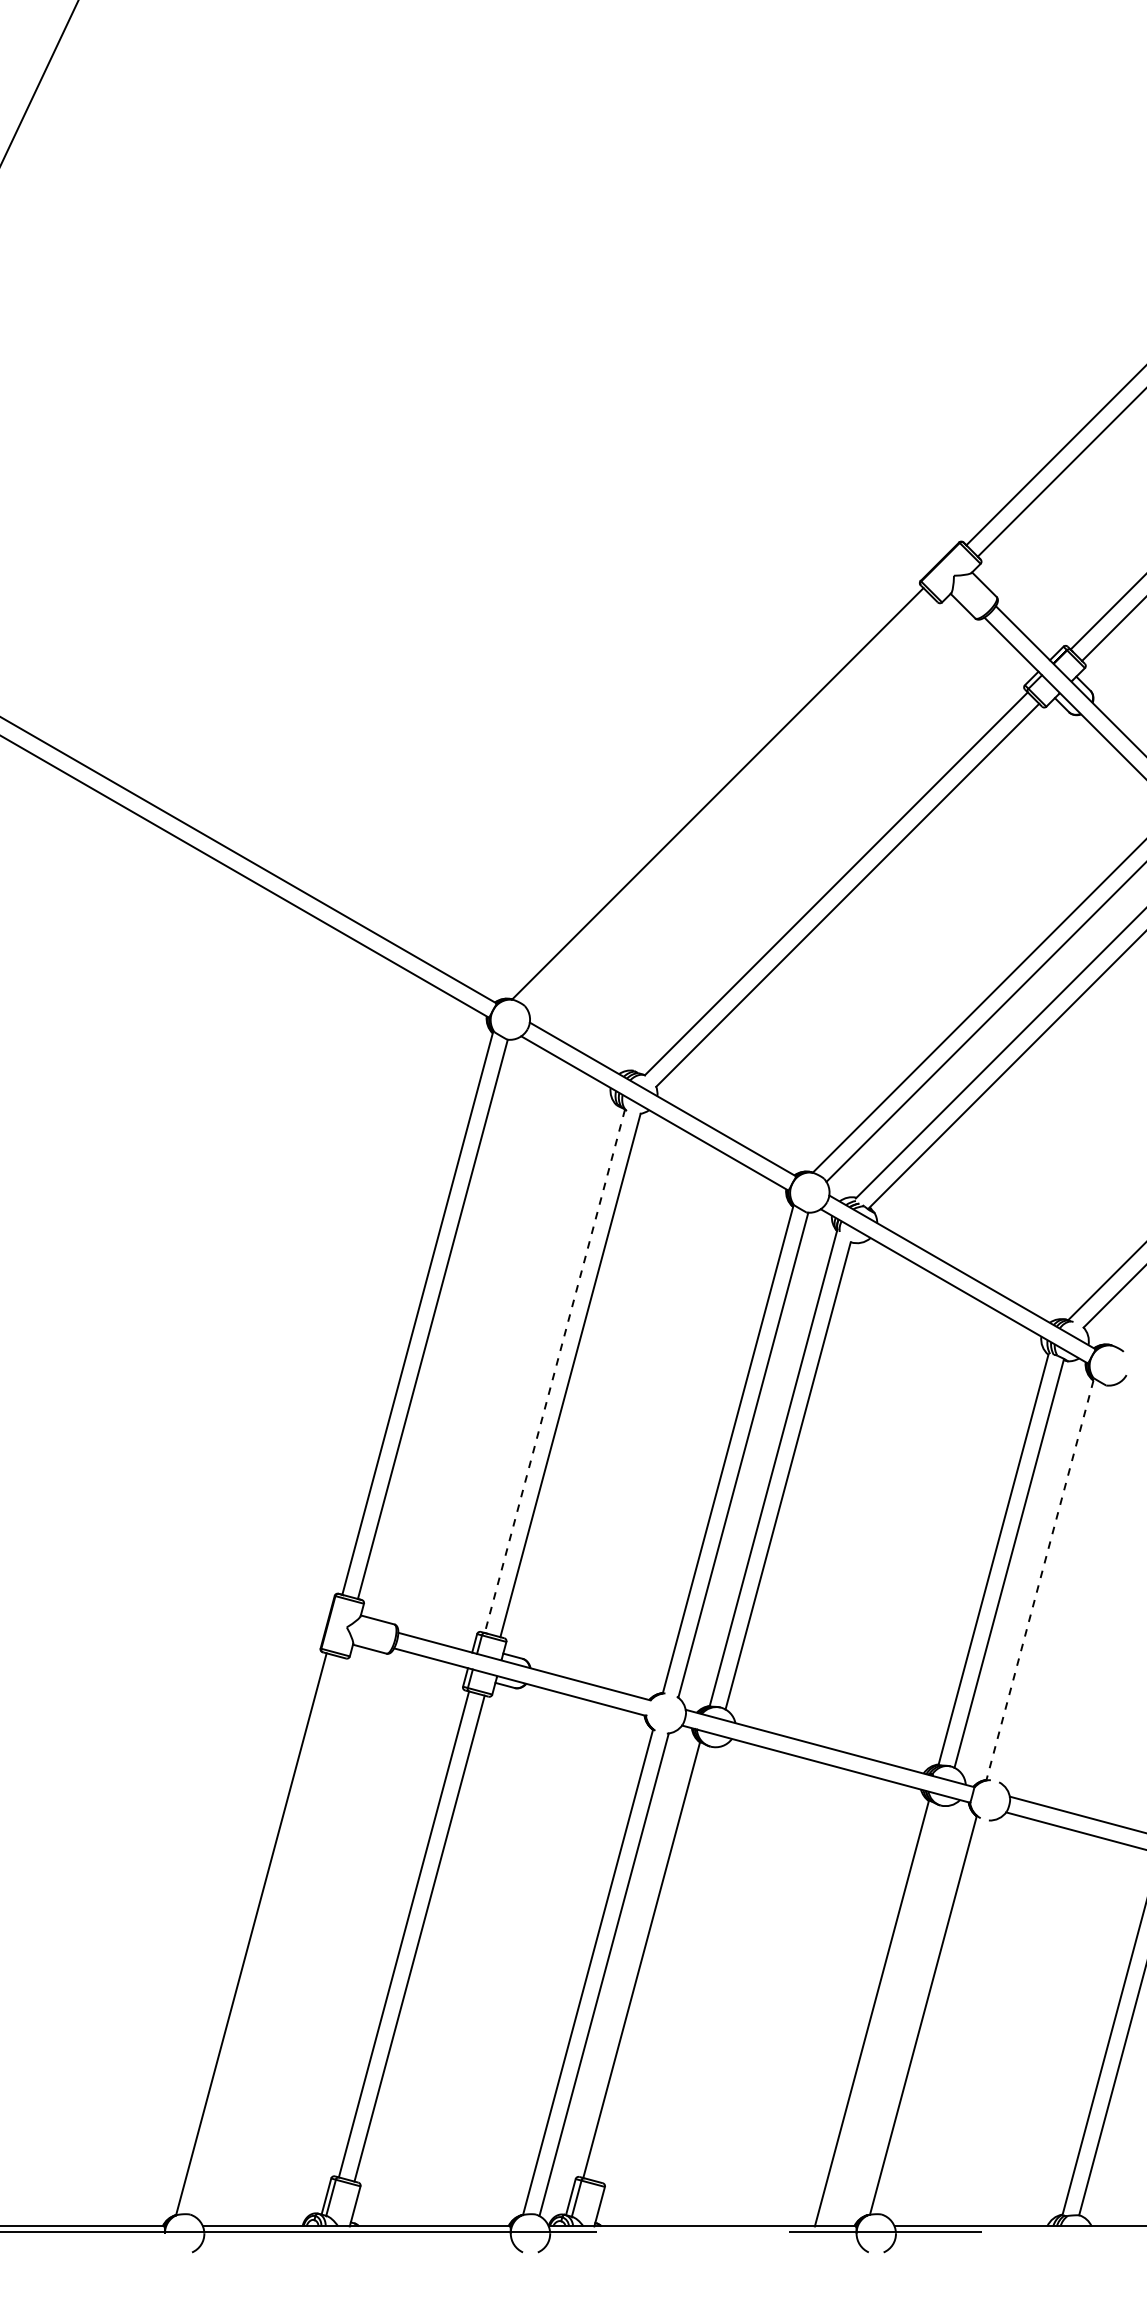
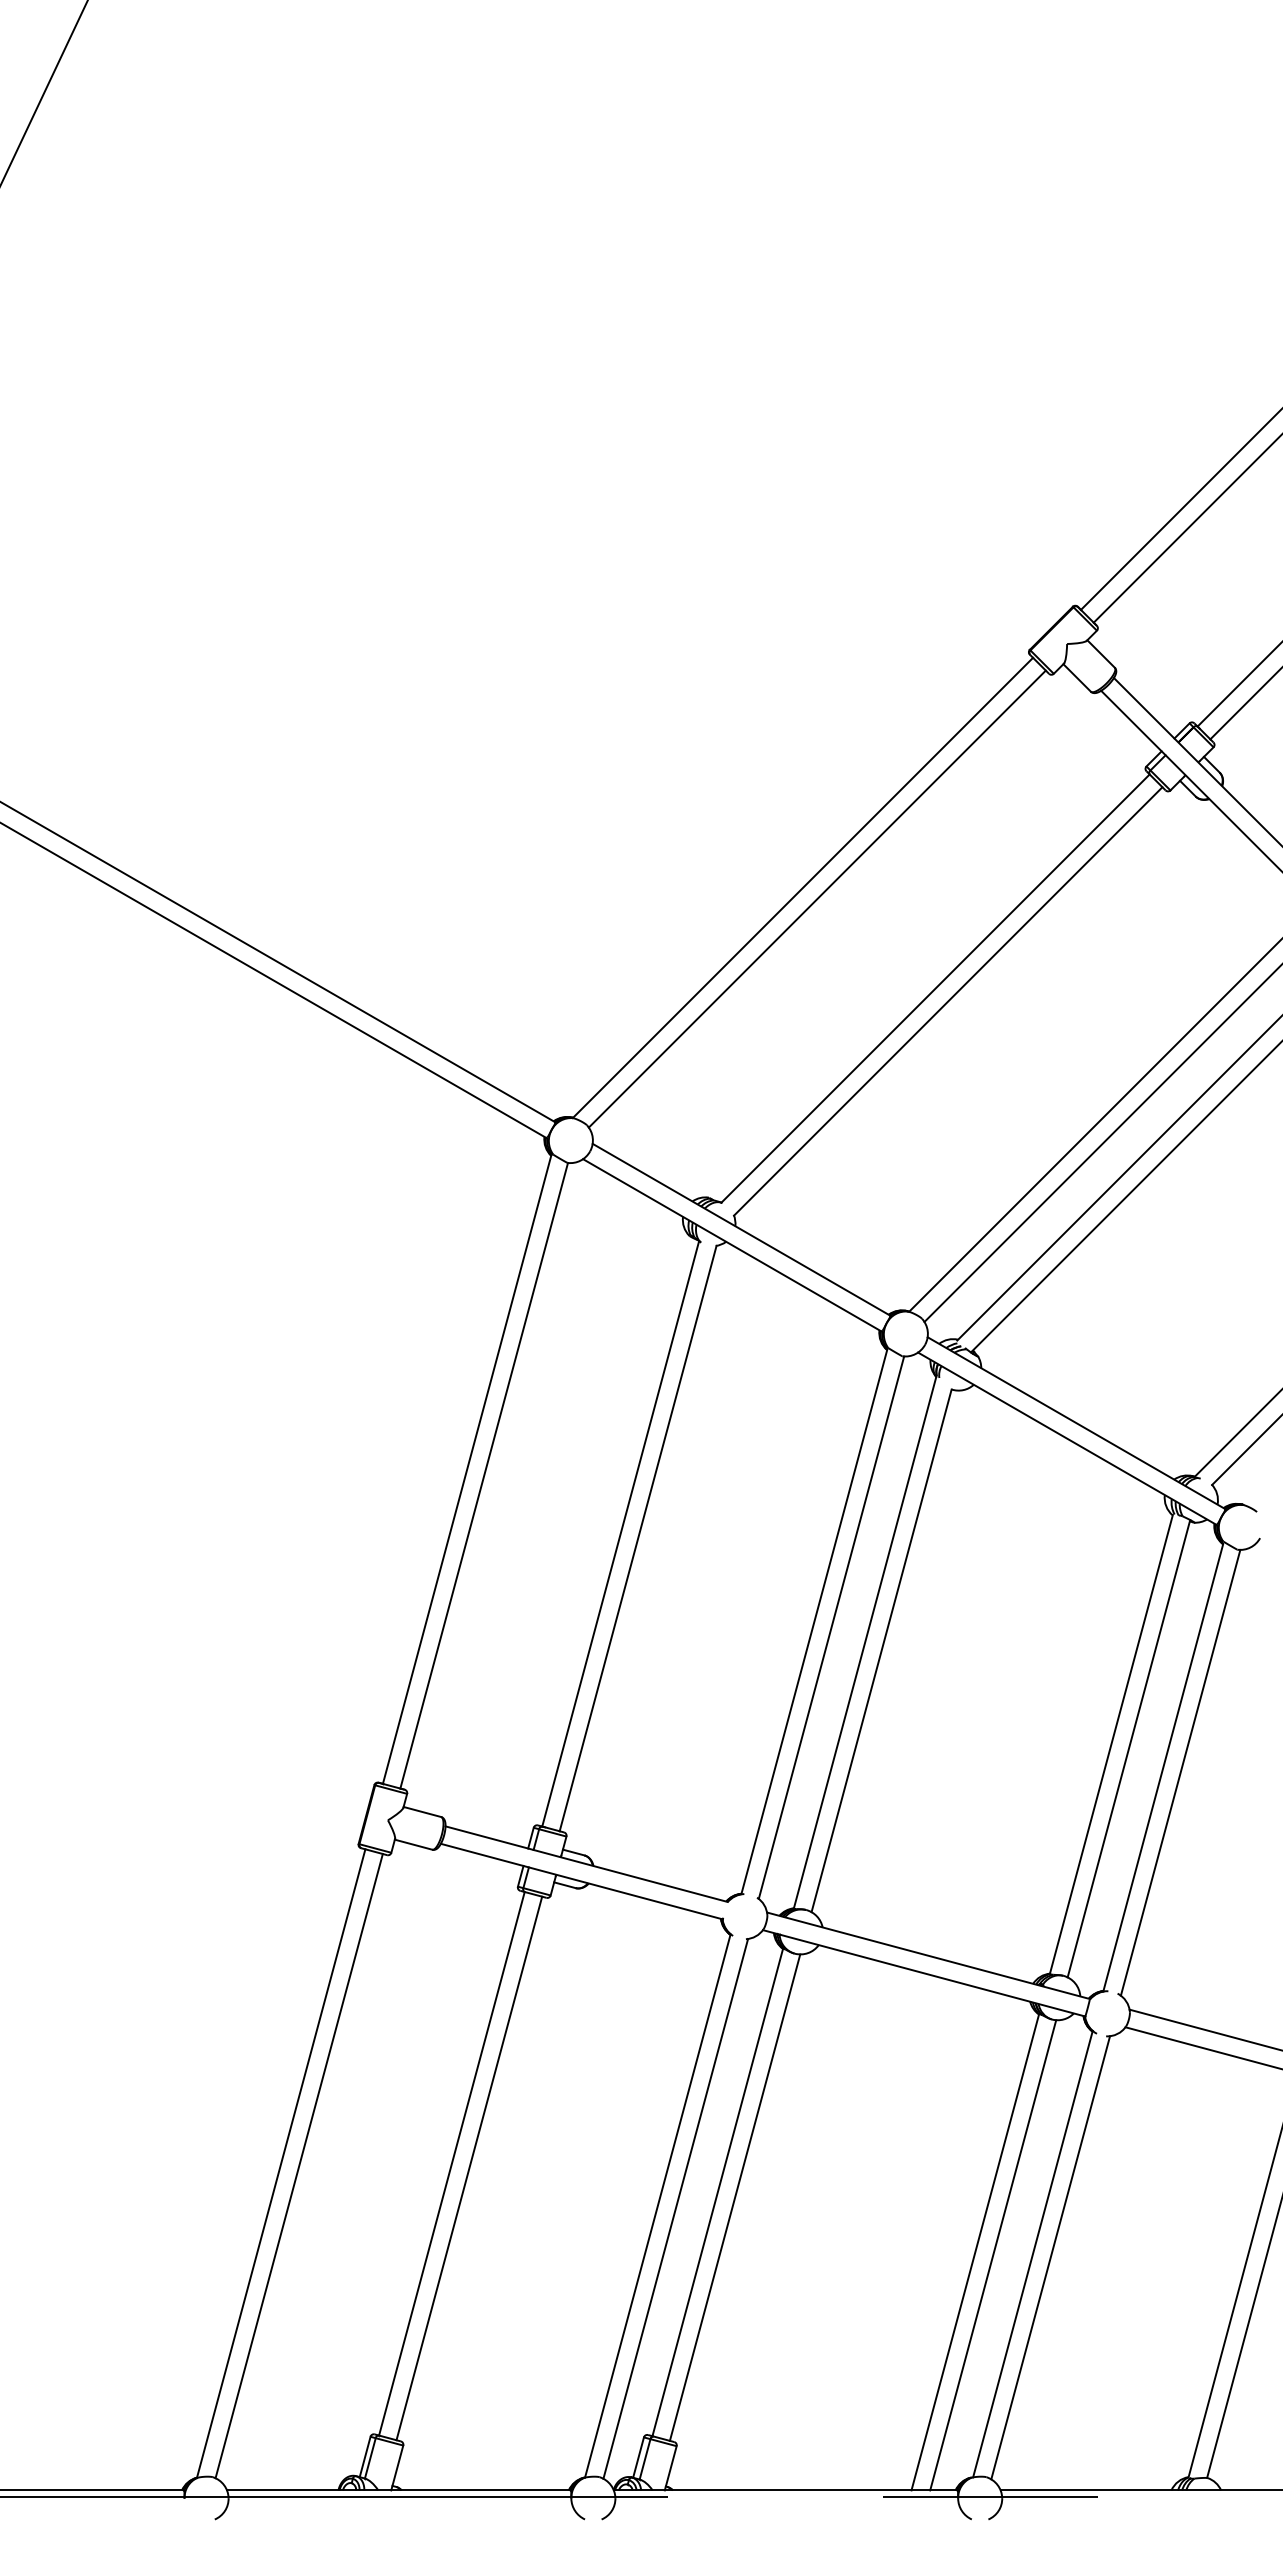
line: (729, 803) -> (816, 898), added
line: (554, 1371) -> (620, 1534), dashed -> solid
line: (1040, 1581) -> (1163, 1768), dashed -> solid
line: (1055, 1584) -> (1180, 1772), added
line: (266, 1936) -> (298, 2166), added
line: (656, 1964) -> (734, 2197), added
line: (888, 2016) -> (993, 2255), added
line: (939, 2018) -> (1050, 2257), added

